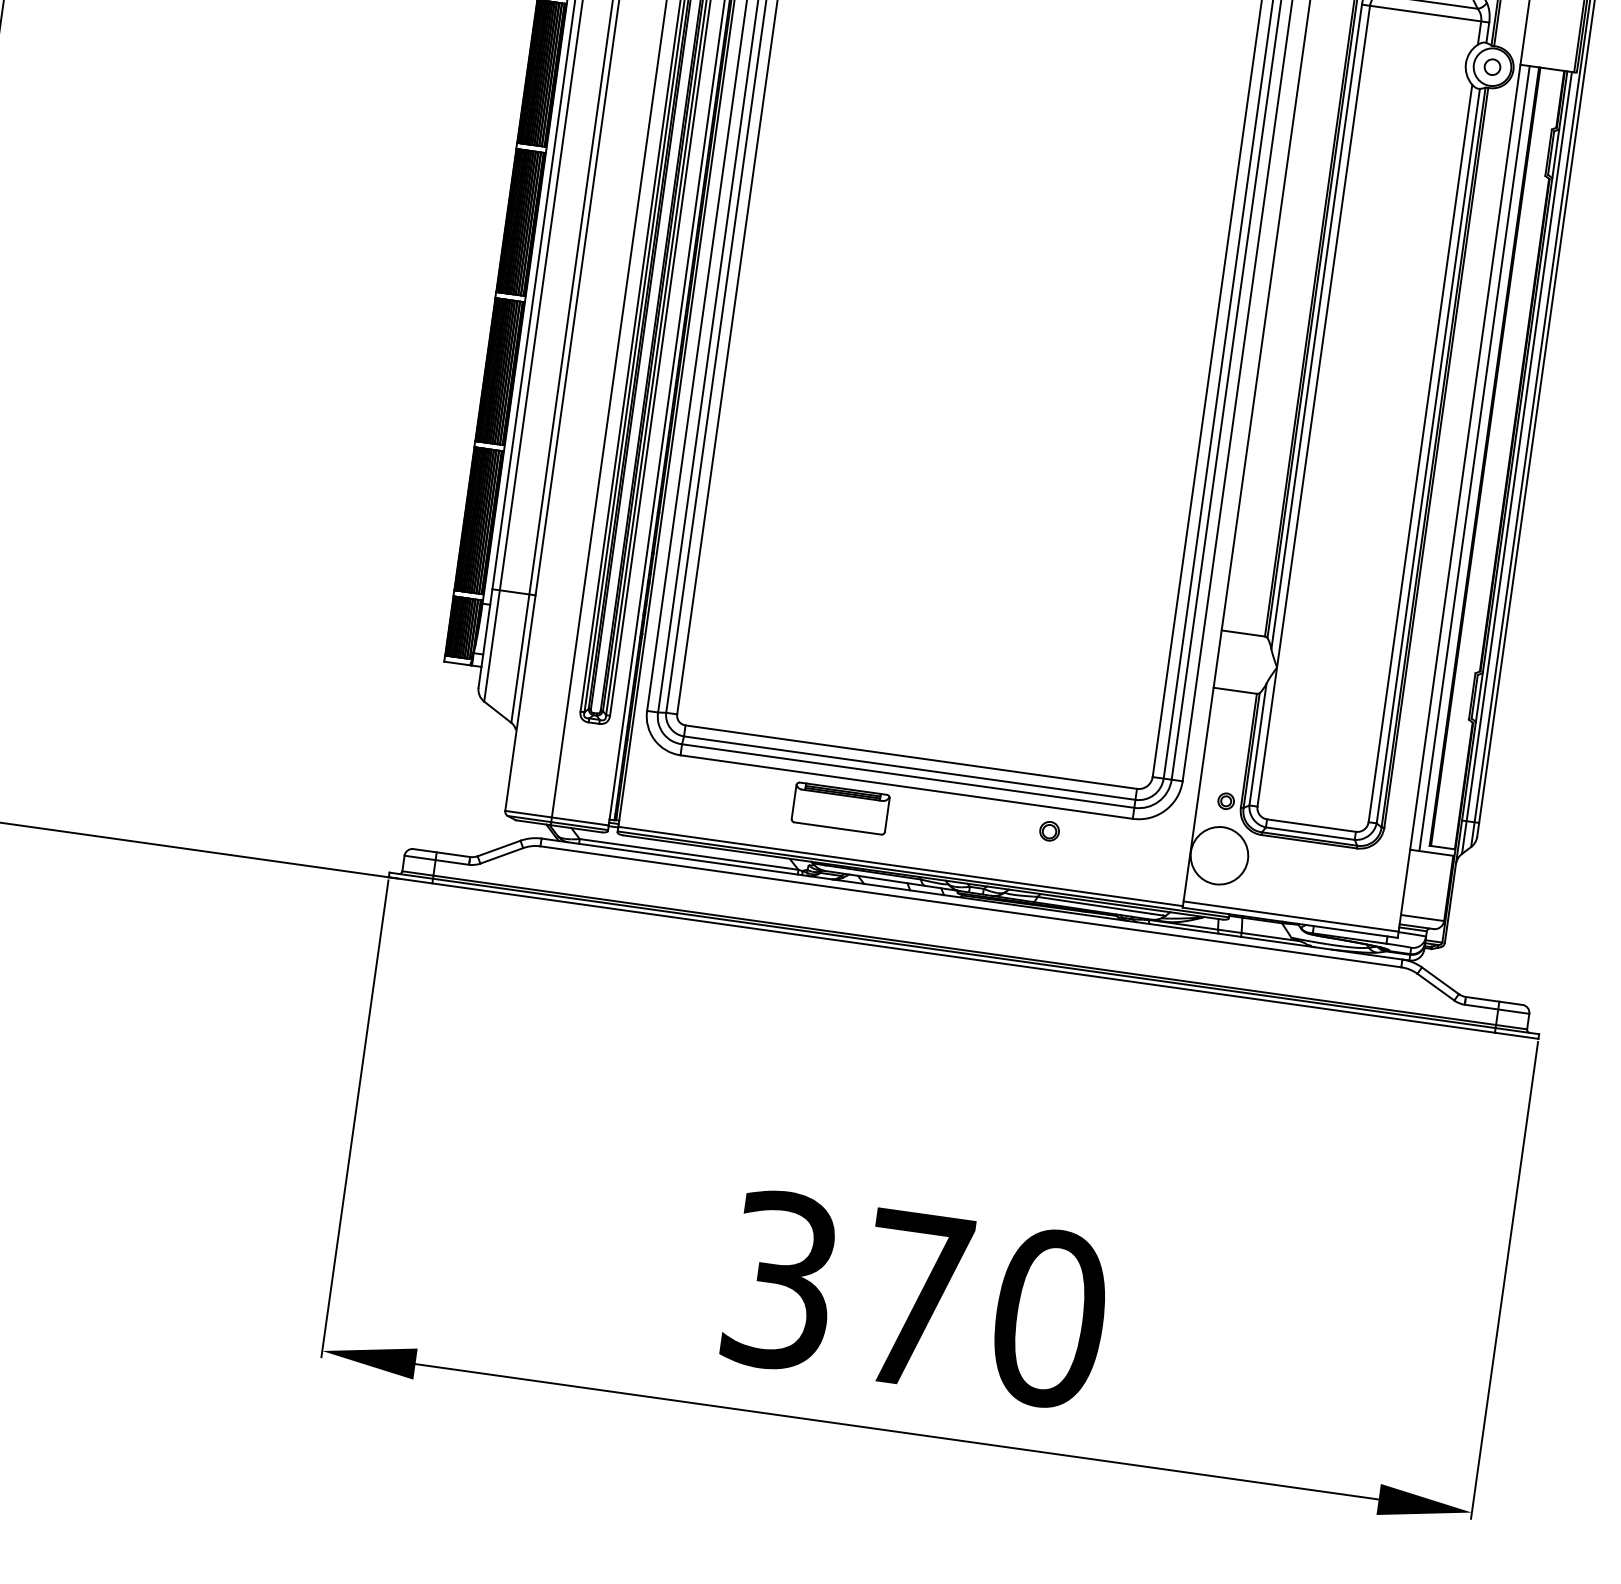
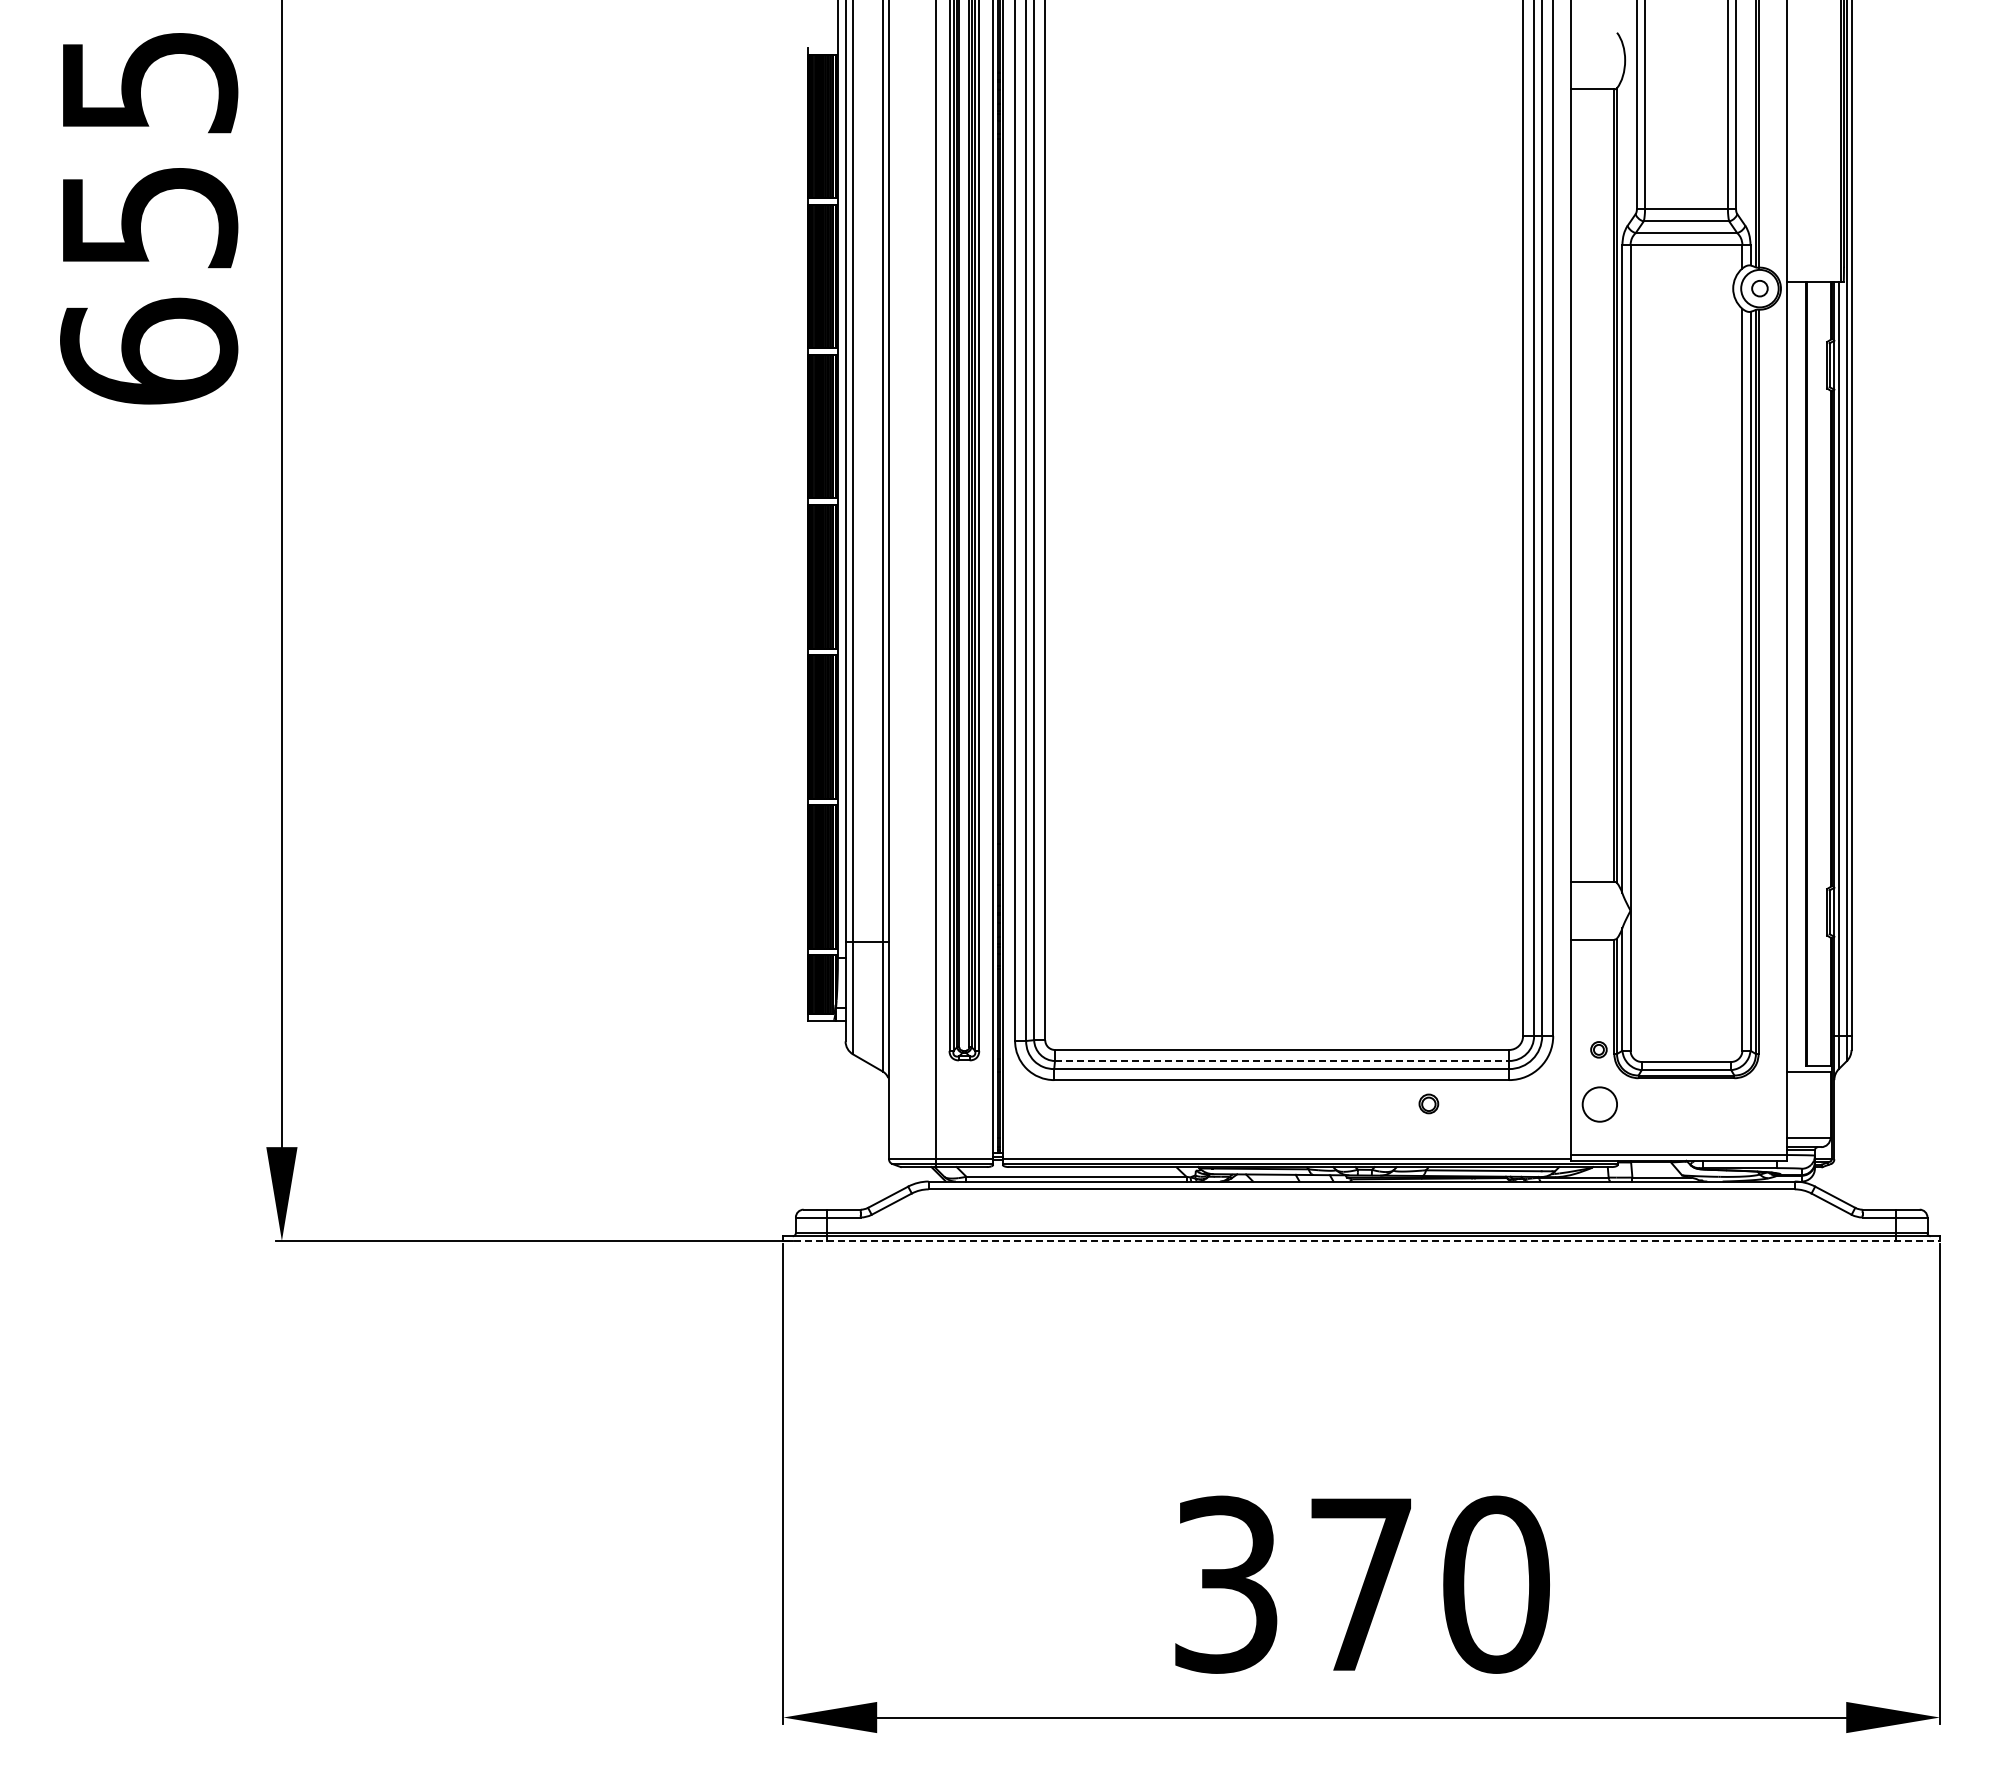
line: (1474, 458) -> (1796, 677), removed
line: (910, 768) -> (1282, 1061), solid -> dashed
part: (840, 808) -> (1219, 1110), removed
circle: (1219, 855) -> (1599, 1104), size x0.6
line: (964, 957) -> (1362, 1240), solid -> dashed

